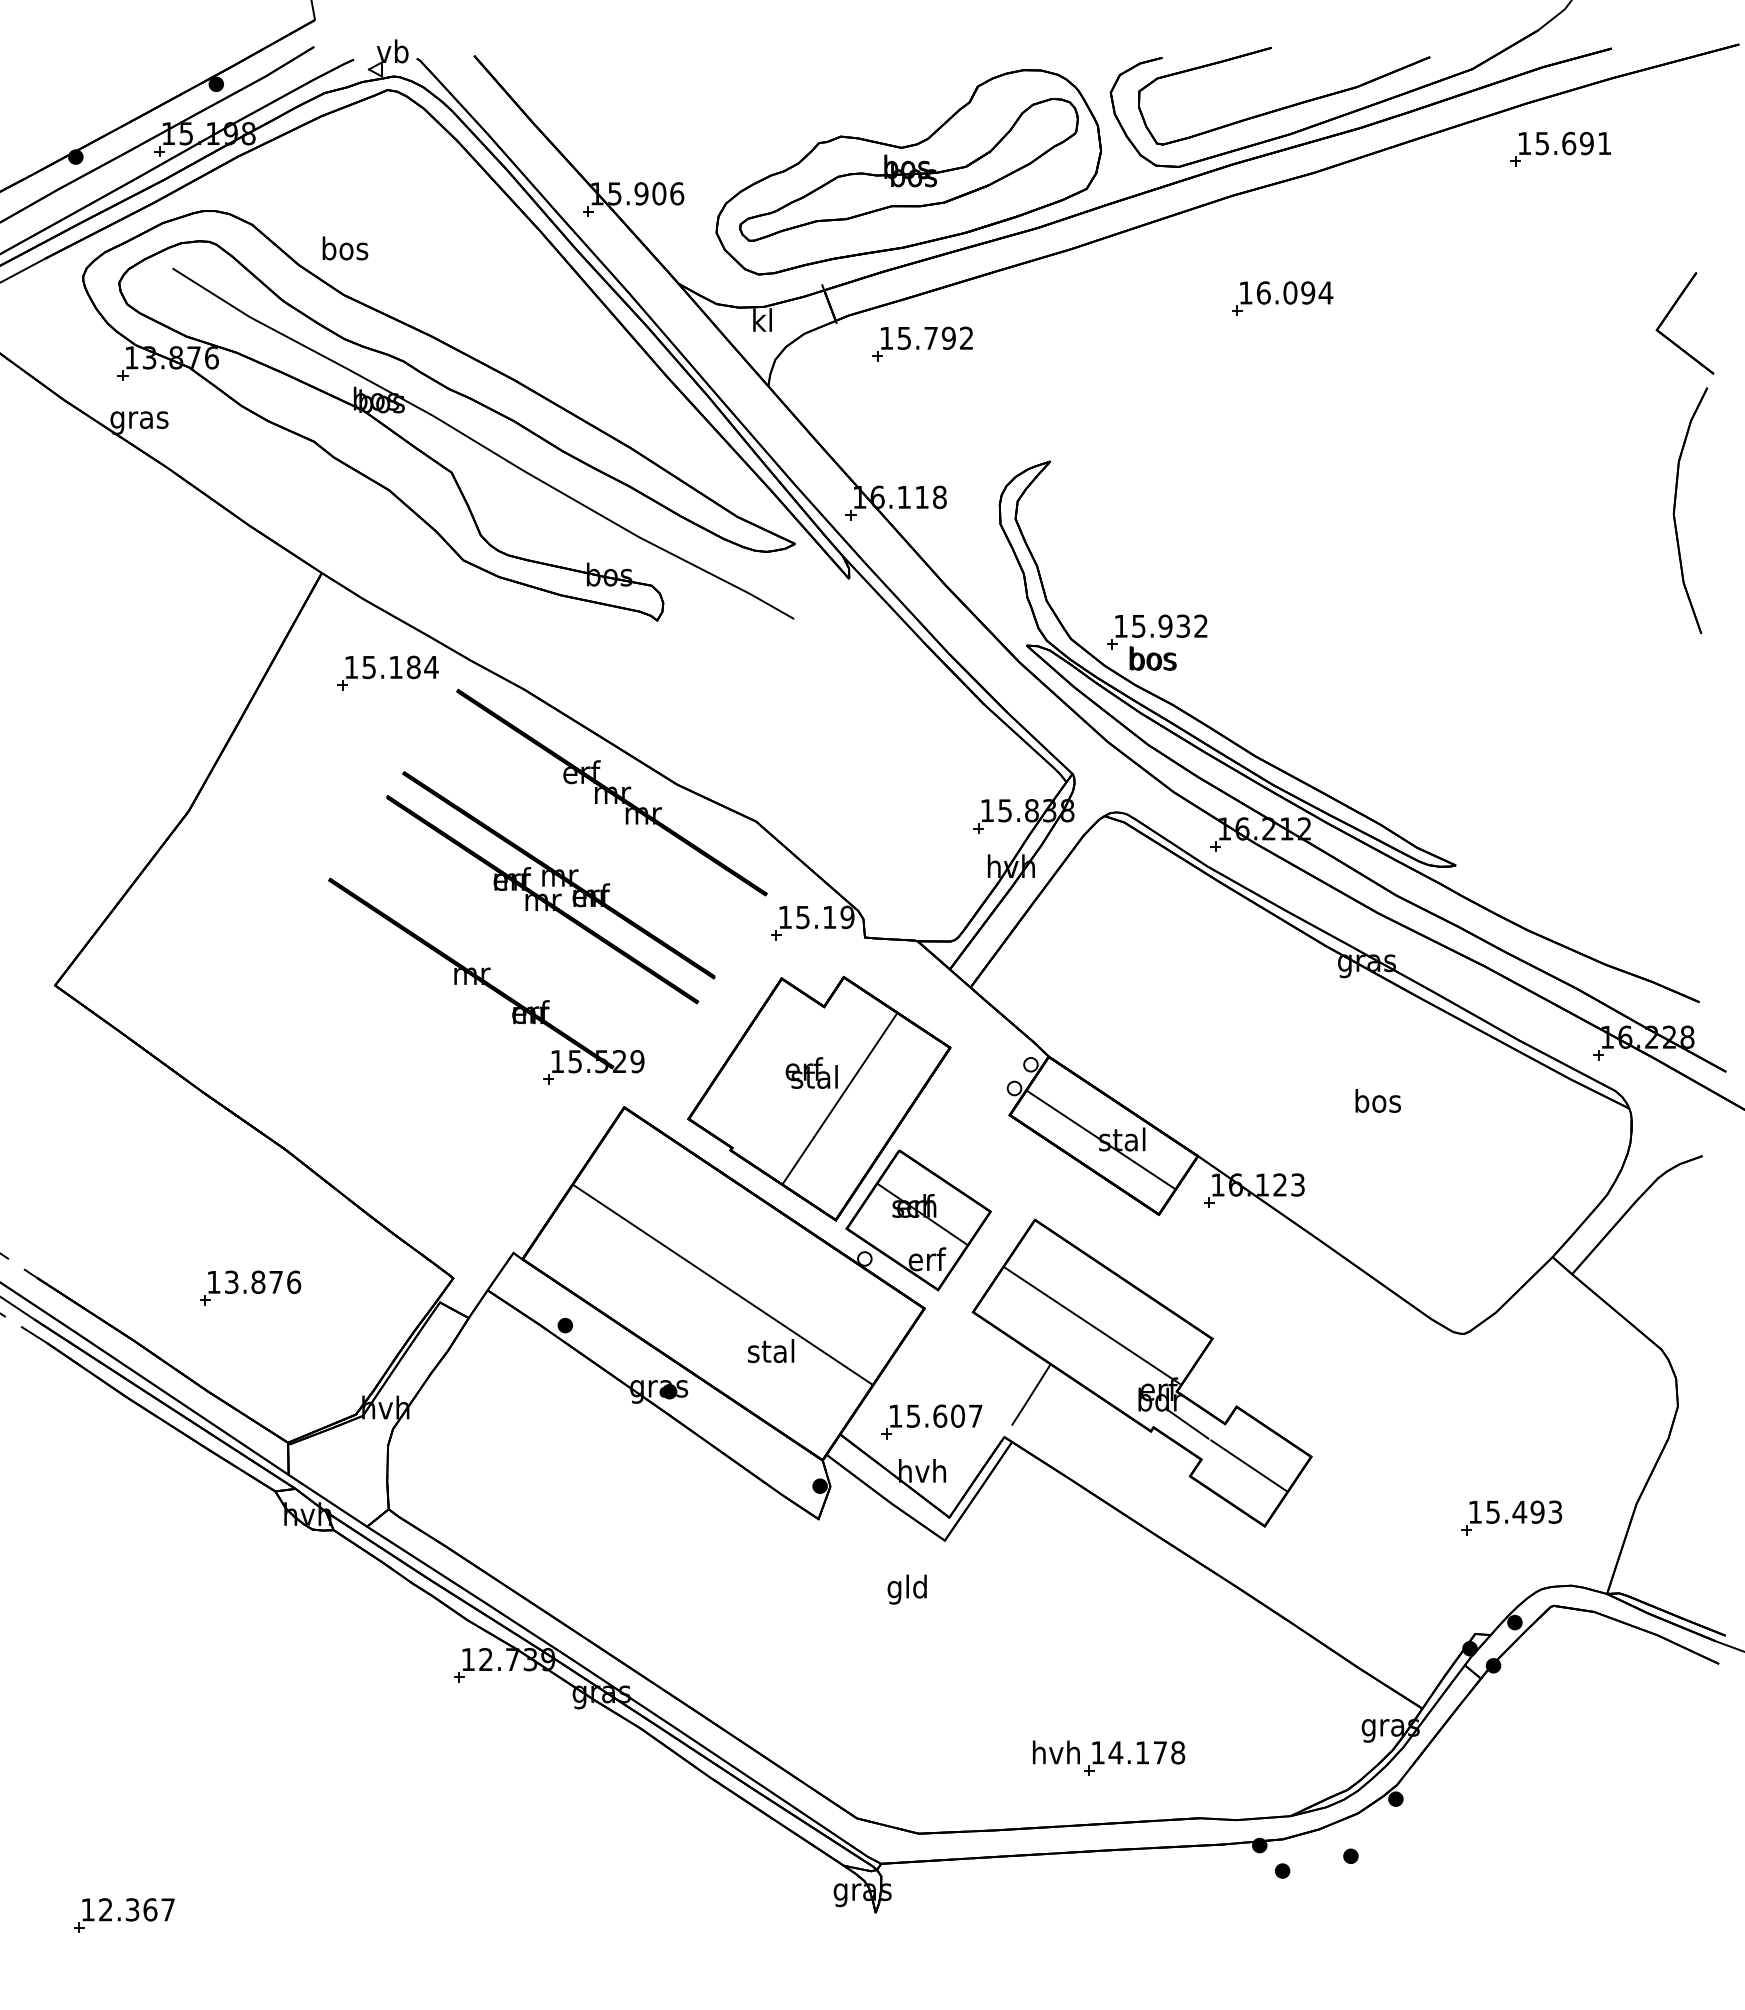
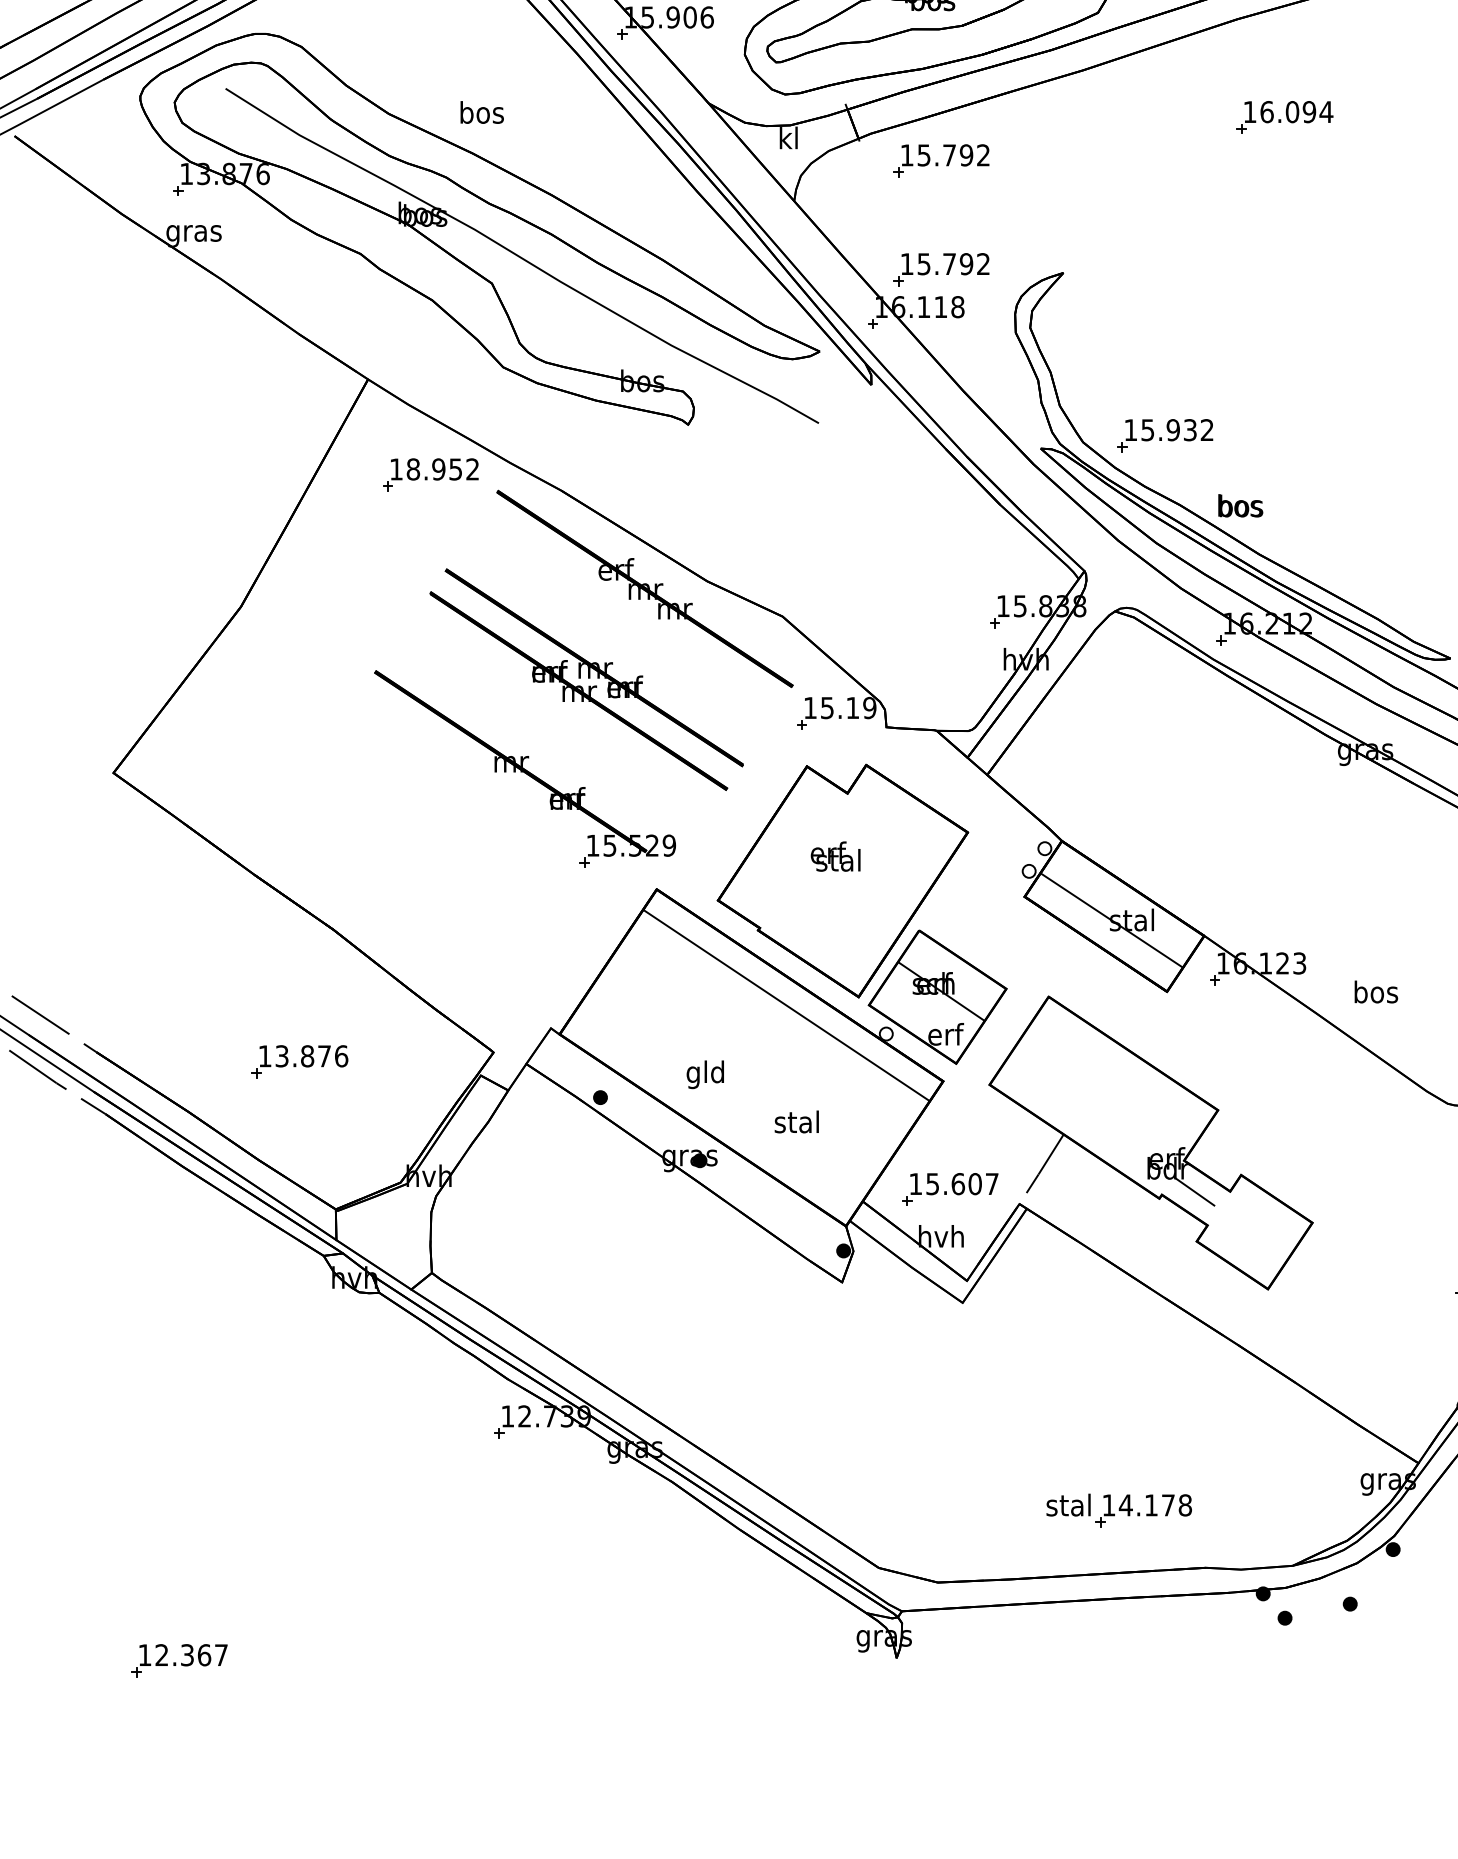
text: (345, 248) -> (482, 112), moved
part: (922, 457) -> (941, 269), added
text: (1152, 658) -> (1240, 505), moved
text: (400, 667) -> (443, 469), 15.184 -> 18.952
line: (839, 1098) -> (862, 880), removed
text: (1377, 1100) -> (1375, 991), moved
line: (722, 1284) -> (785, 1004), moved
line: (1091, 1325) -> (1102, 1097), removed
line: (1249, 1465) -> (1253, 1231), removed
text: (906, 1589) -> (704, 1074), moved
text: (1055, 1752) -> (1068, 1505), hvh -> stal

